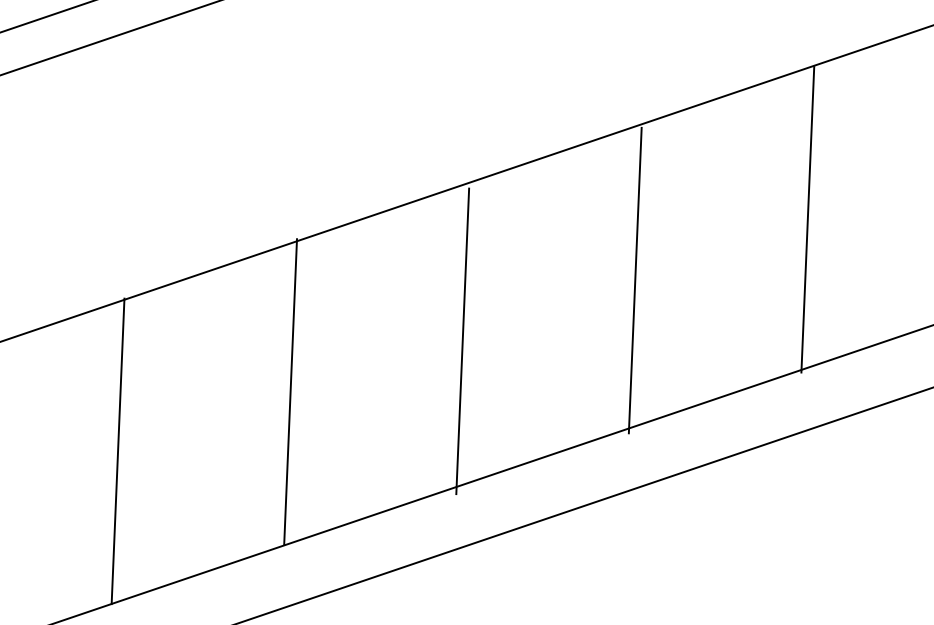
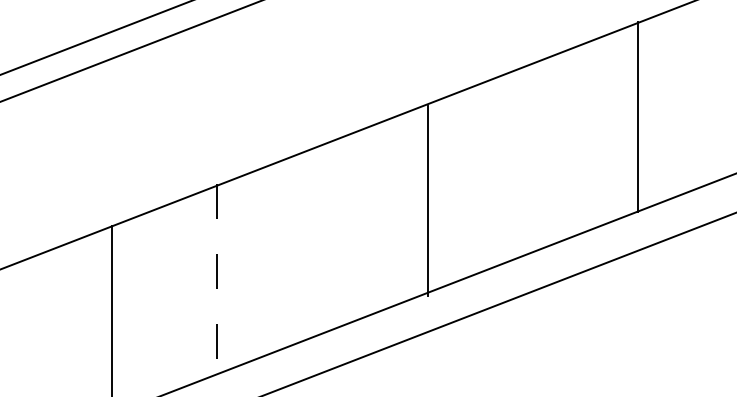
line: (807, 218) -> (532, 158), removed
line: (462, 340) -> (322, 242), removed
line: (290, 392) -> (217, 279), solid -> dashed

